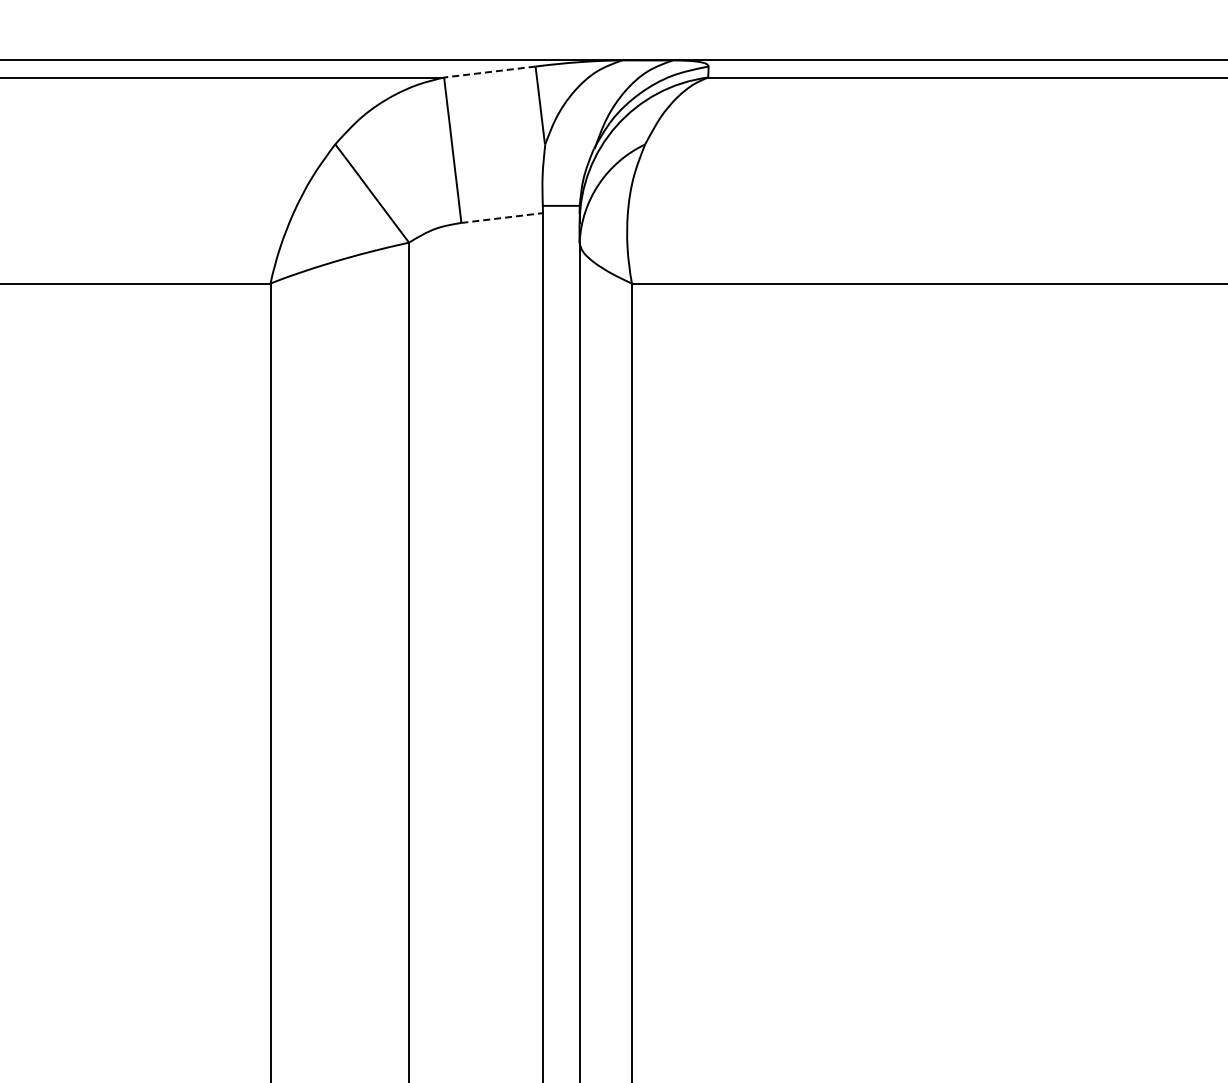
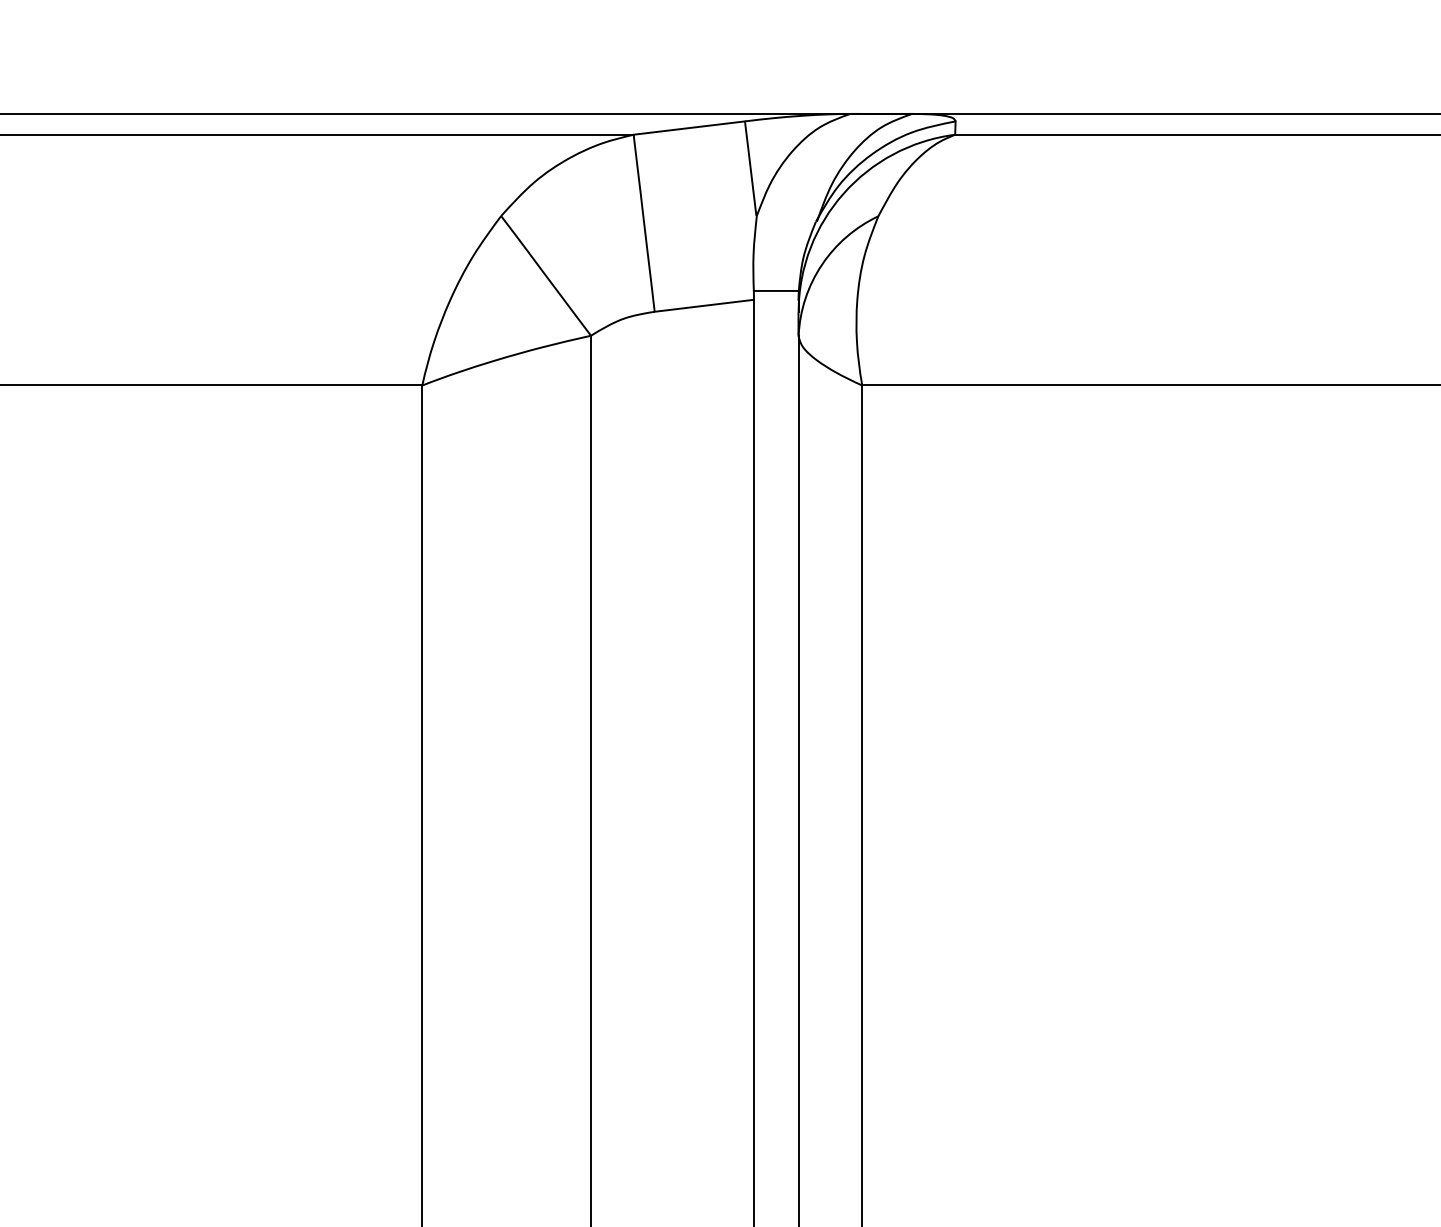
line: (489, 72) -> (688, 128), dashed -> solid
line: (502, 217) -> (704, 305), dashed -> solid

